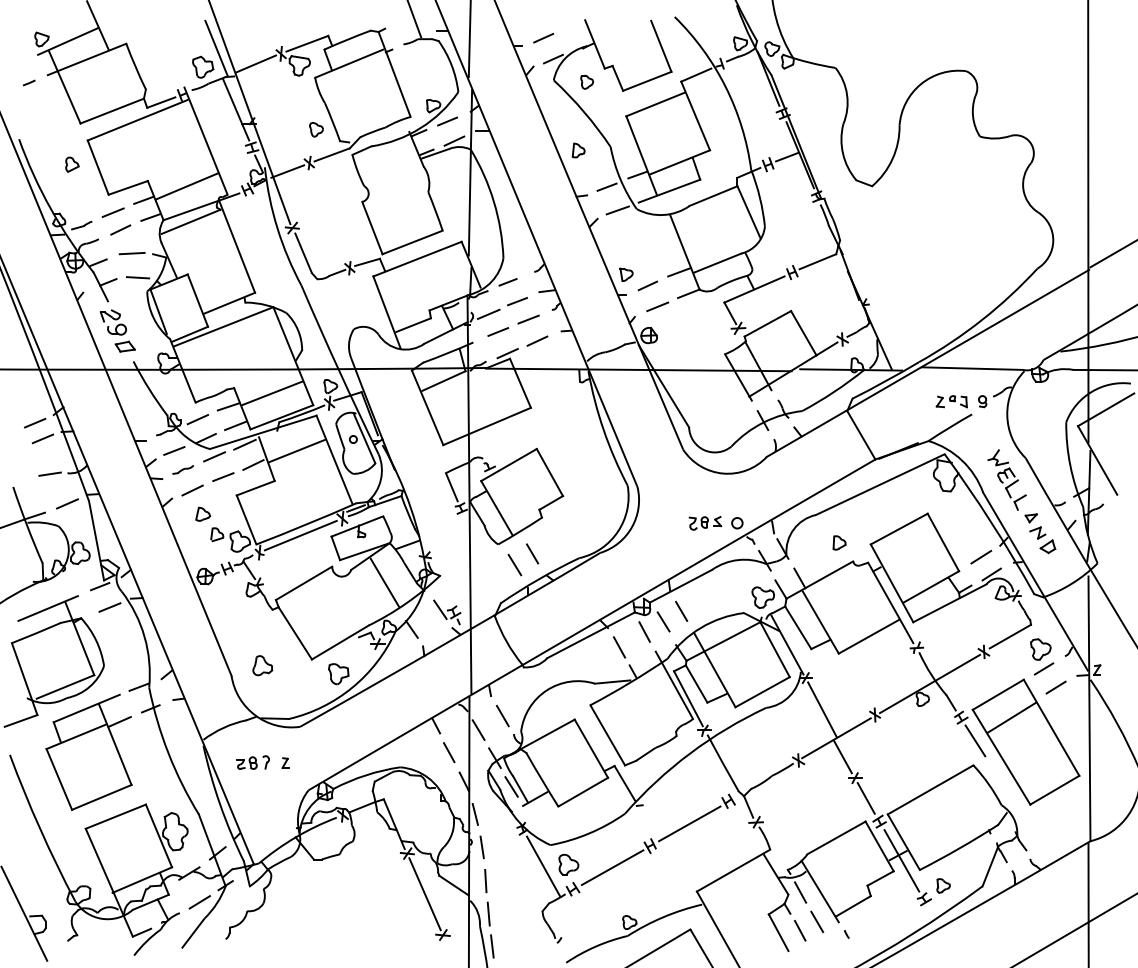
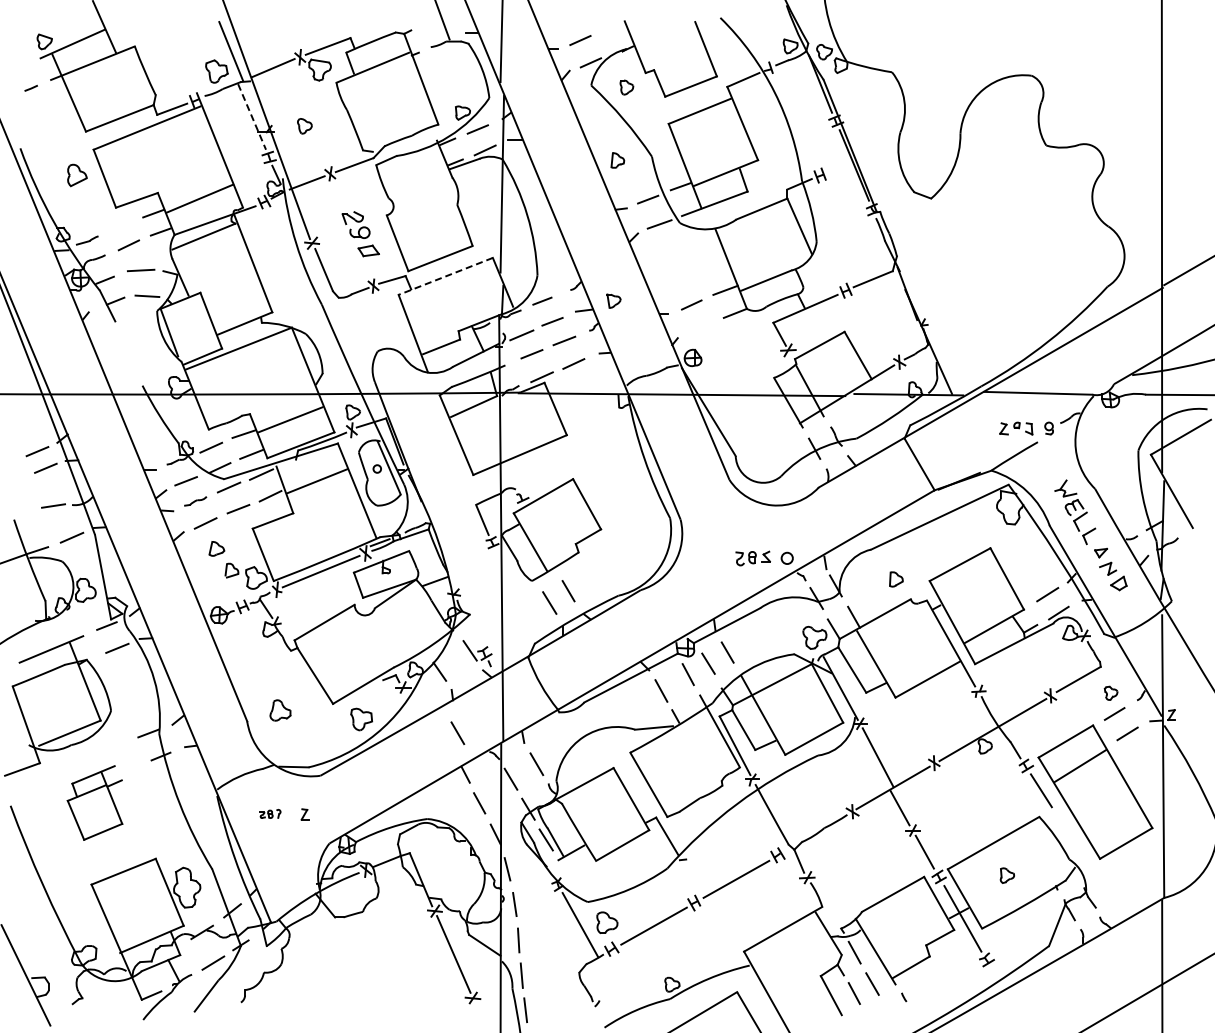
line: (236, 109) -> (252, 116), solid -> dashed
part: (316, 129) -> (304, 126), moved
line: (787, 157) -> (840, 167), removed
part: (71, 164) -> (76, 175), size x1.4
line: (112, 212) -> (120, 226), removed
line: (417, 259) -> (445, 276), solid -> dashed
part: (626, 274) -> (613, 300), moved
line: (657, 306) -> (702, 326), removed
part: (117, 331) -> (360, 234), moved
line: (384, 582) -> (410, 621), removed
part: (1040, 649) -> (1110, 693), size x0.6
line: (428, 686) -> (457, 732), added
part: (88, 751) -> (94, 802), size x0.6
part: (253, 762) -> (270, 813), size x0.6
part: (942, 885) -> (1006, 875), moved

